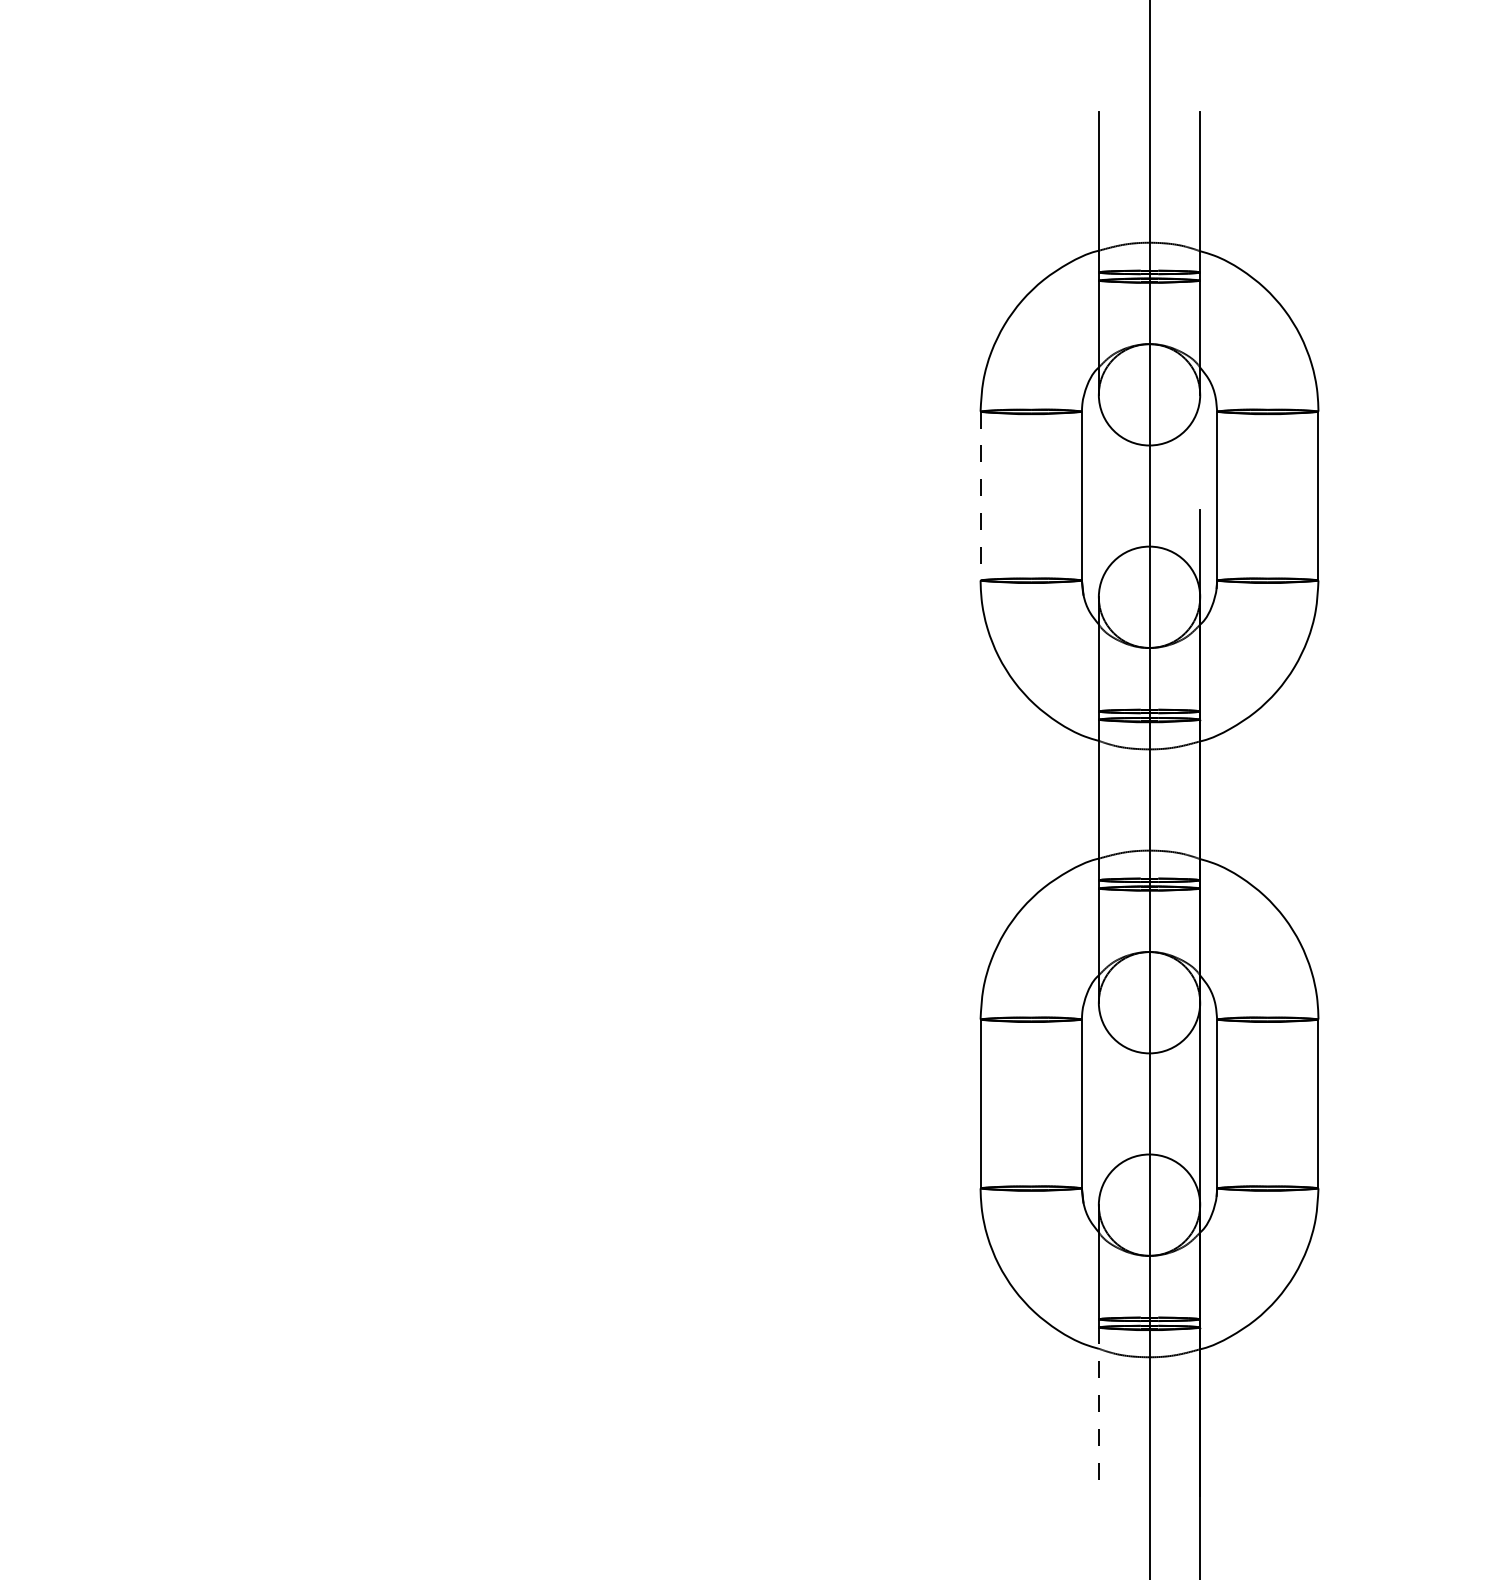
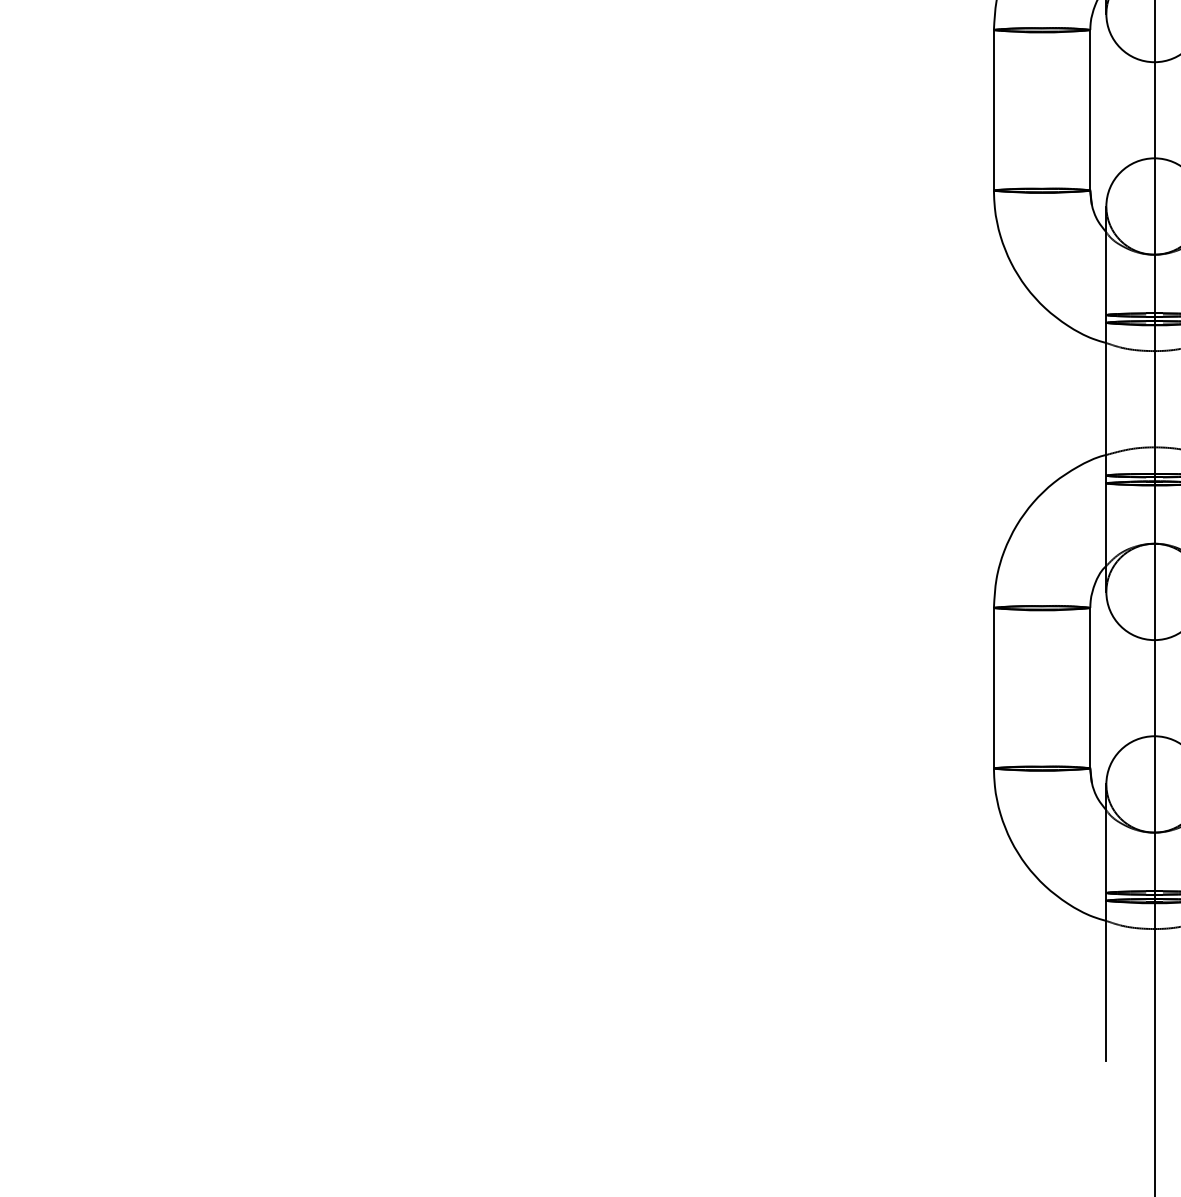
line: (980, 496) -> (993, 110), dashed -> solid
line: (1098, 1412) -> (1106, 981), dashed -> solid

